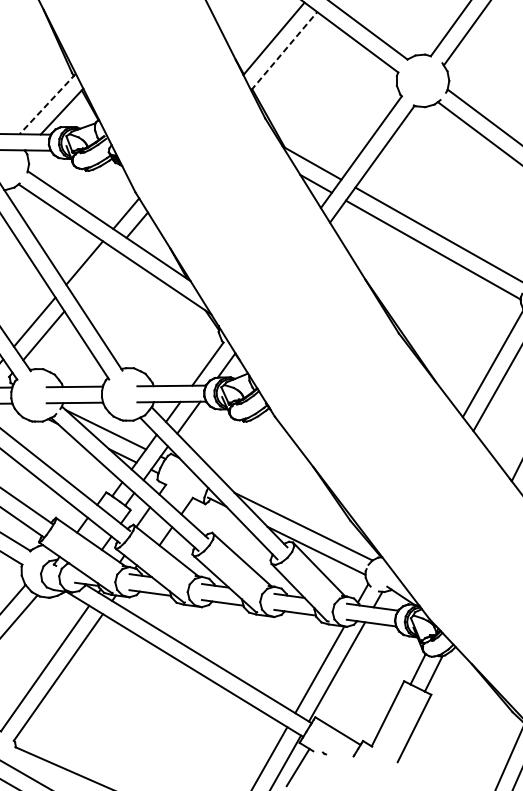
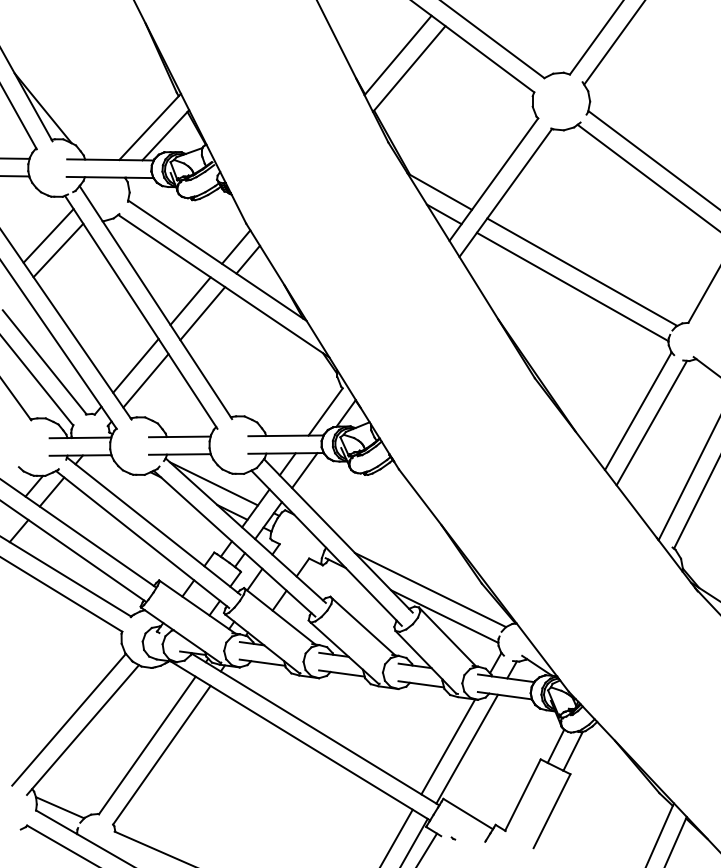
line: (284, 50) -> (409, 68), dashed -> solid
line: (47, 104) -> (149, 127), dashed -> solid
line: (95, 274) -> (202, 313), added

